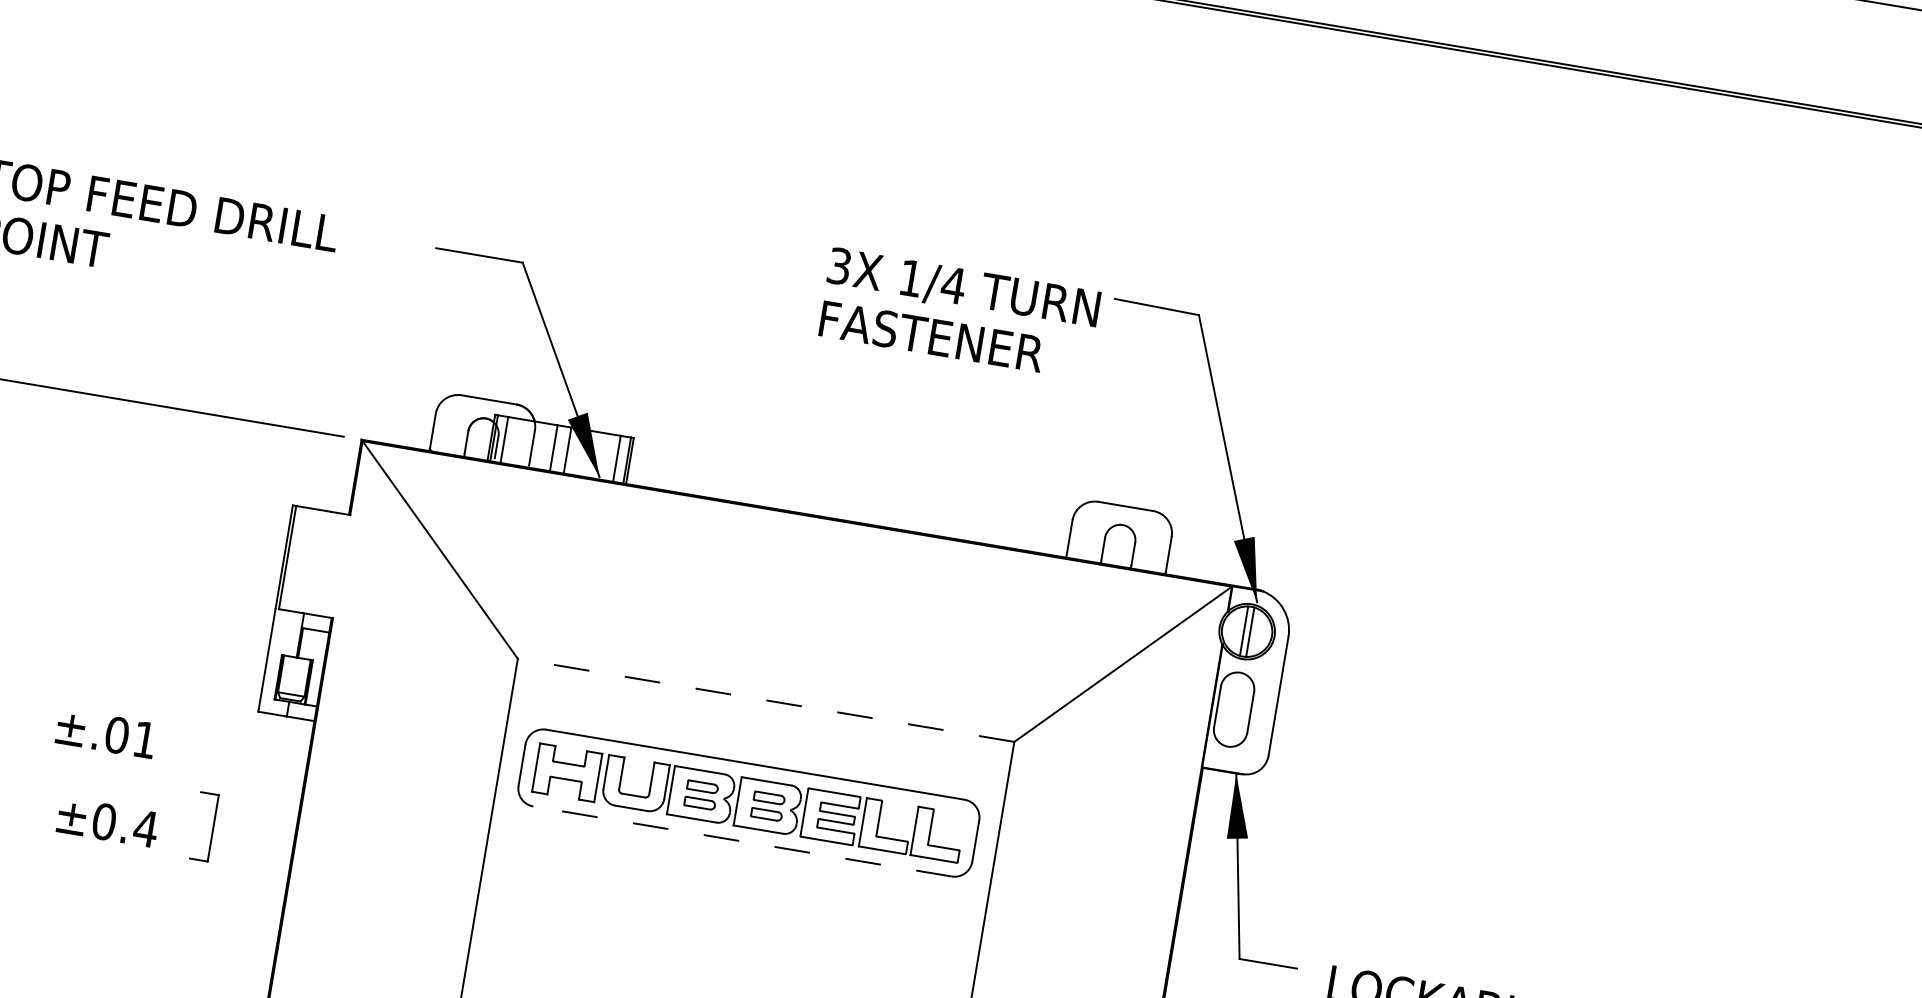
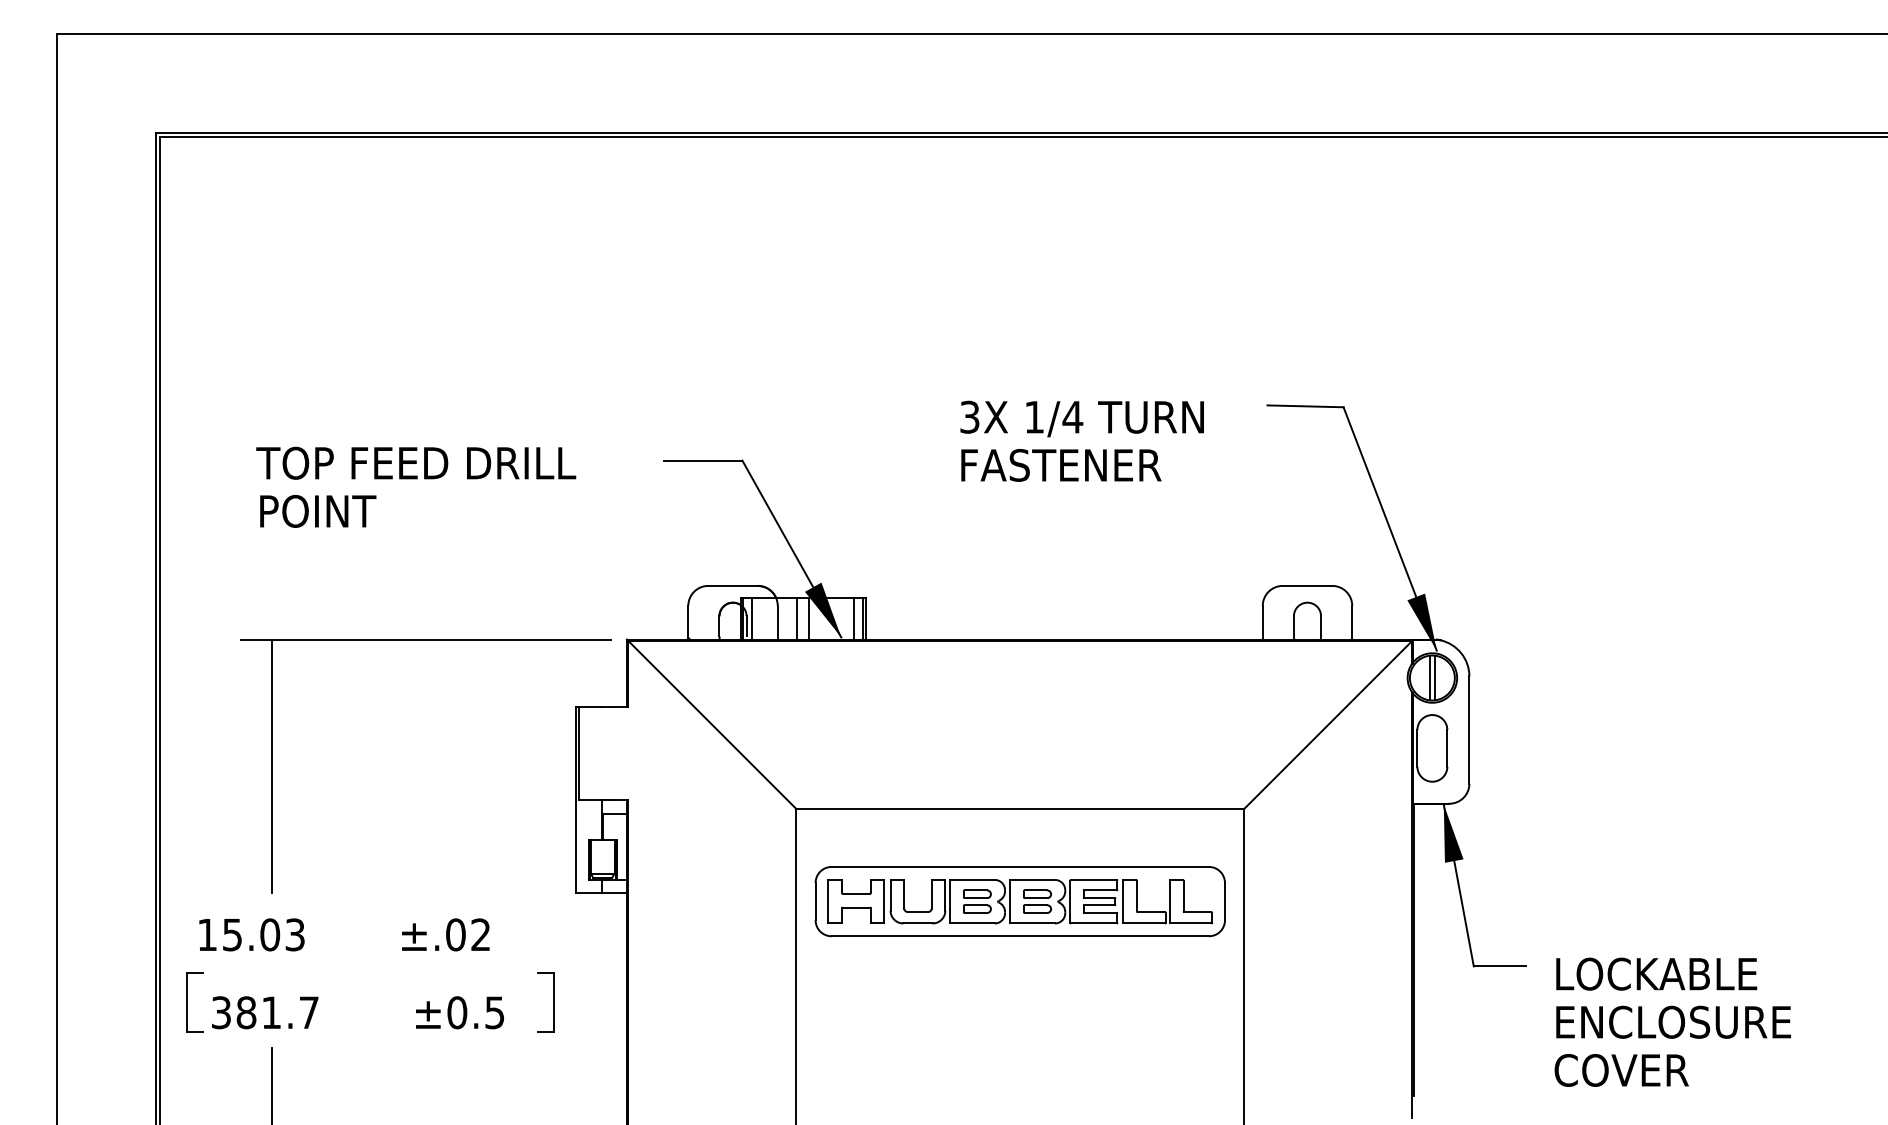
text: (958, 312) -> (1081, 440), moved
line: (766, 699) -> (1020, 808), dashed -> solid
text: (144, 739) -> (480, 934), ±.01 -> ±.02
text: (145, 828) -> (494, 1012), ±0.4 -> ±0.5
line: (742, 841) -> (1020, 936), dashed -> solid

